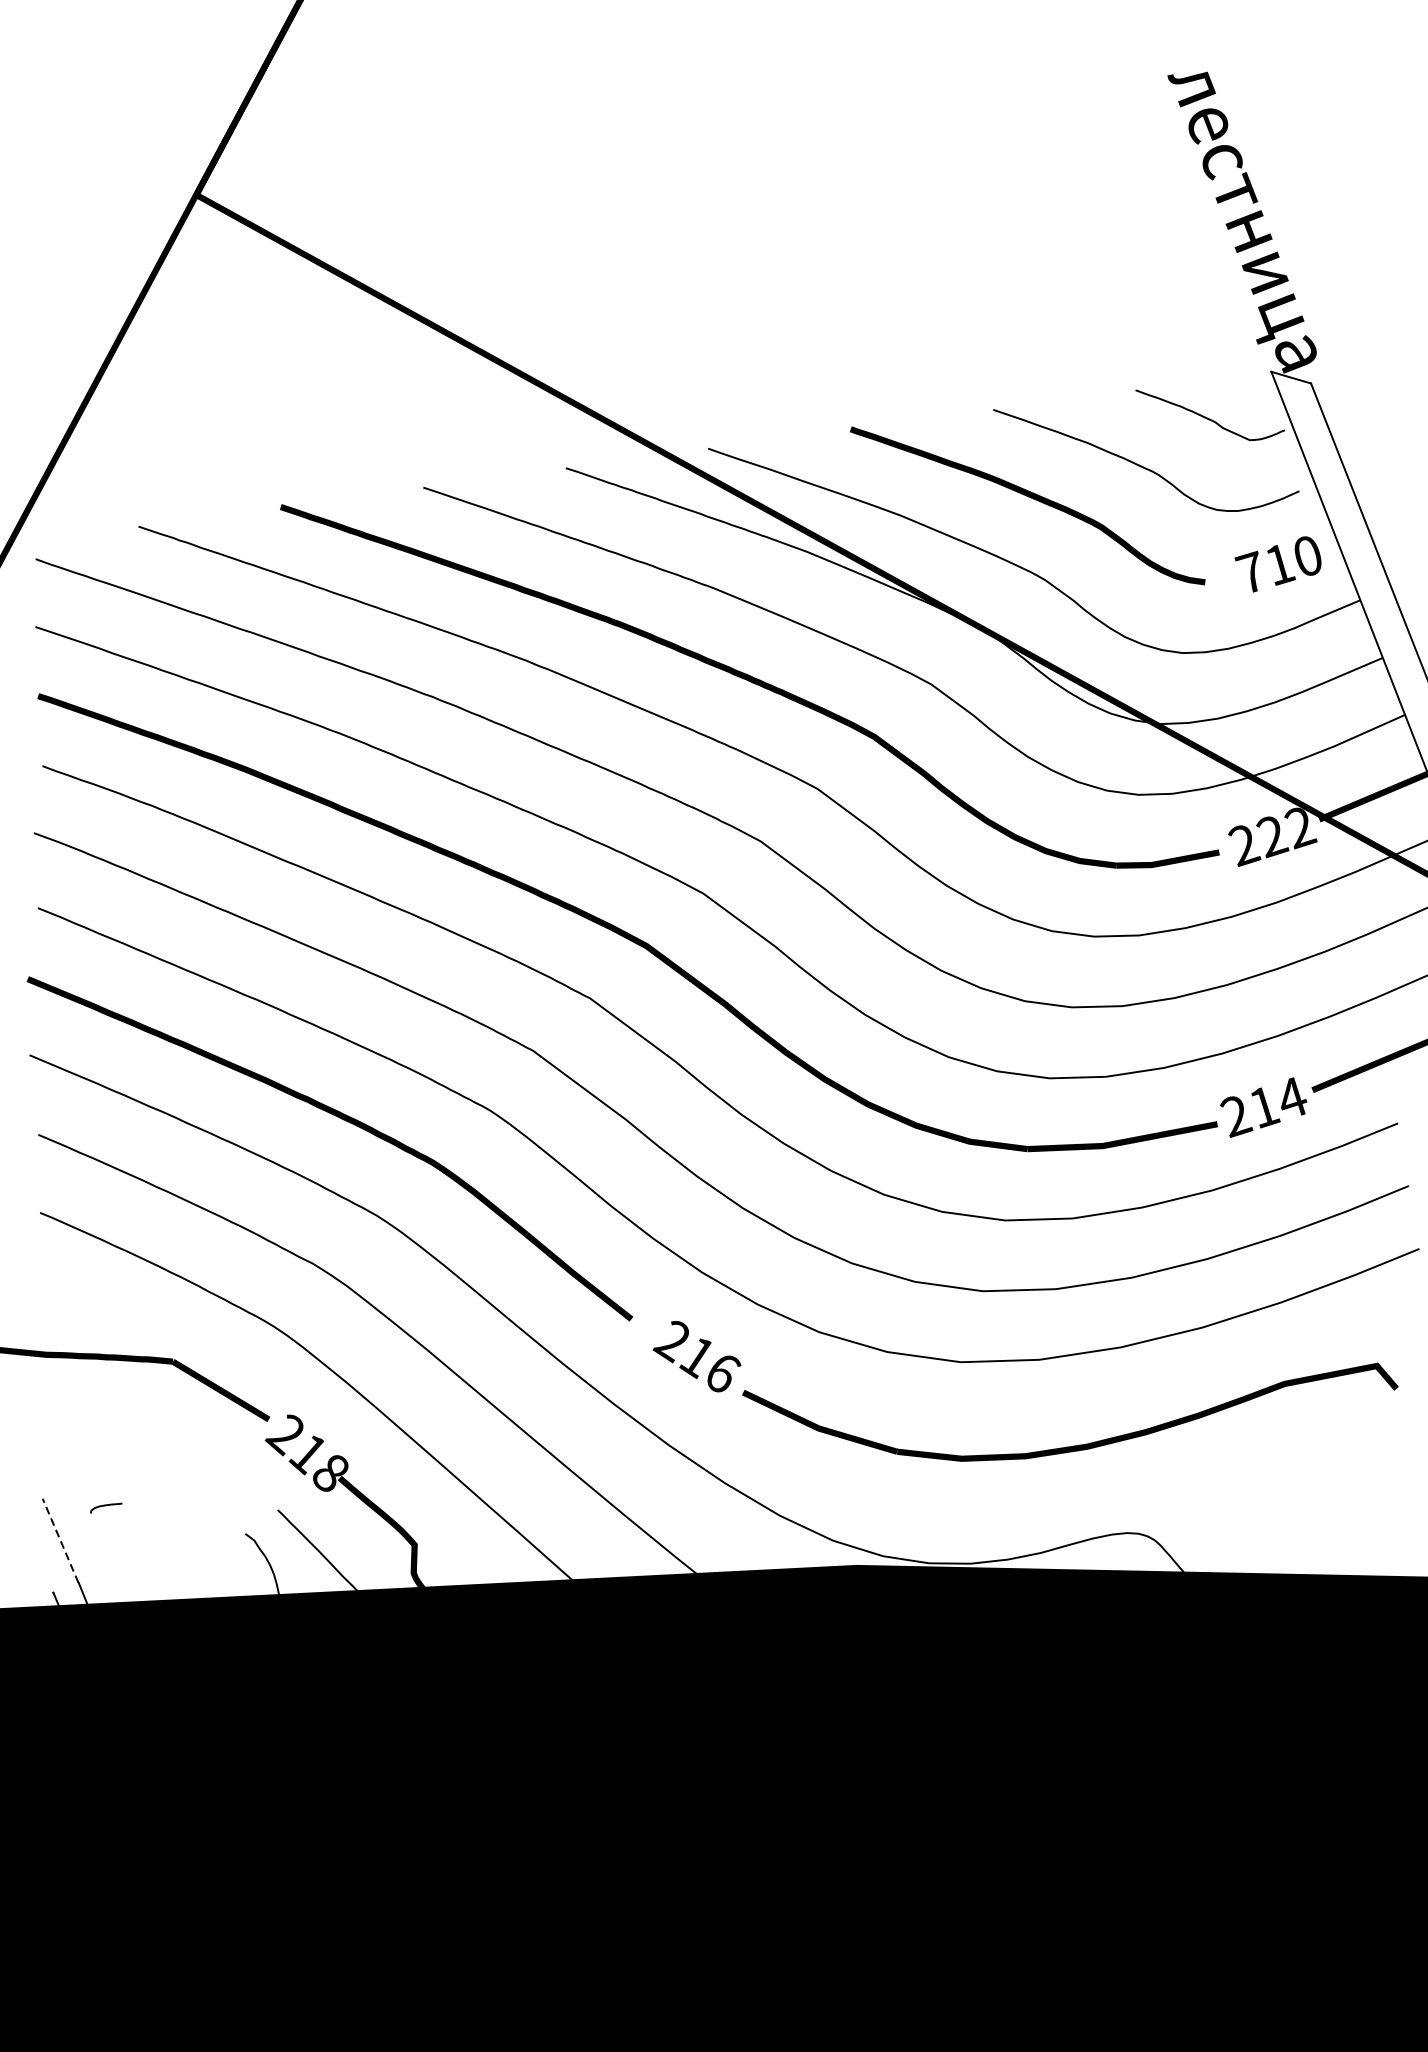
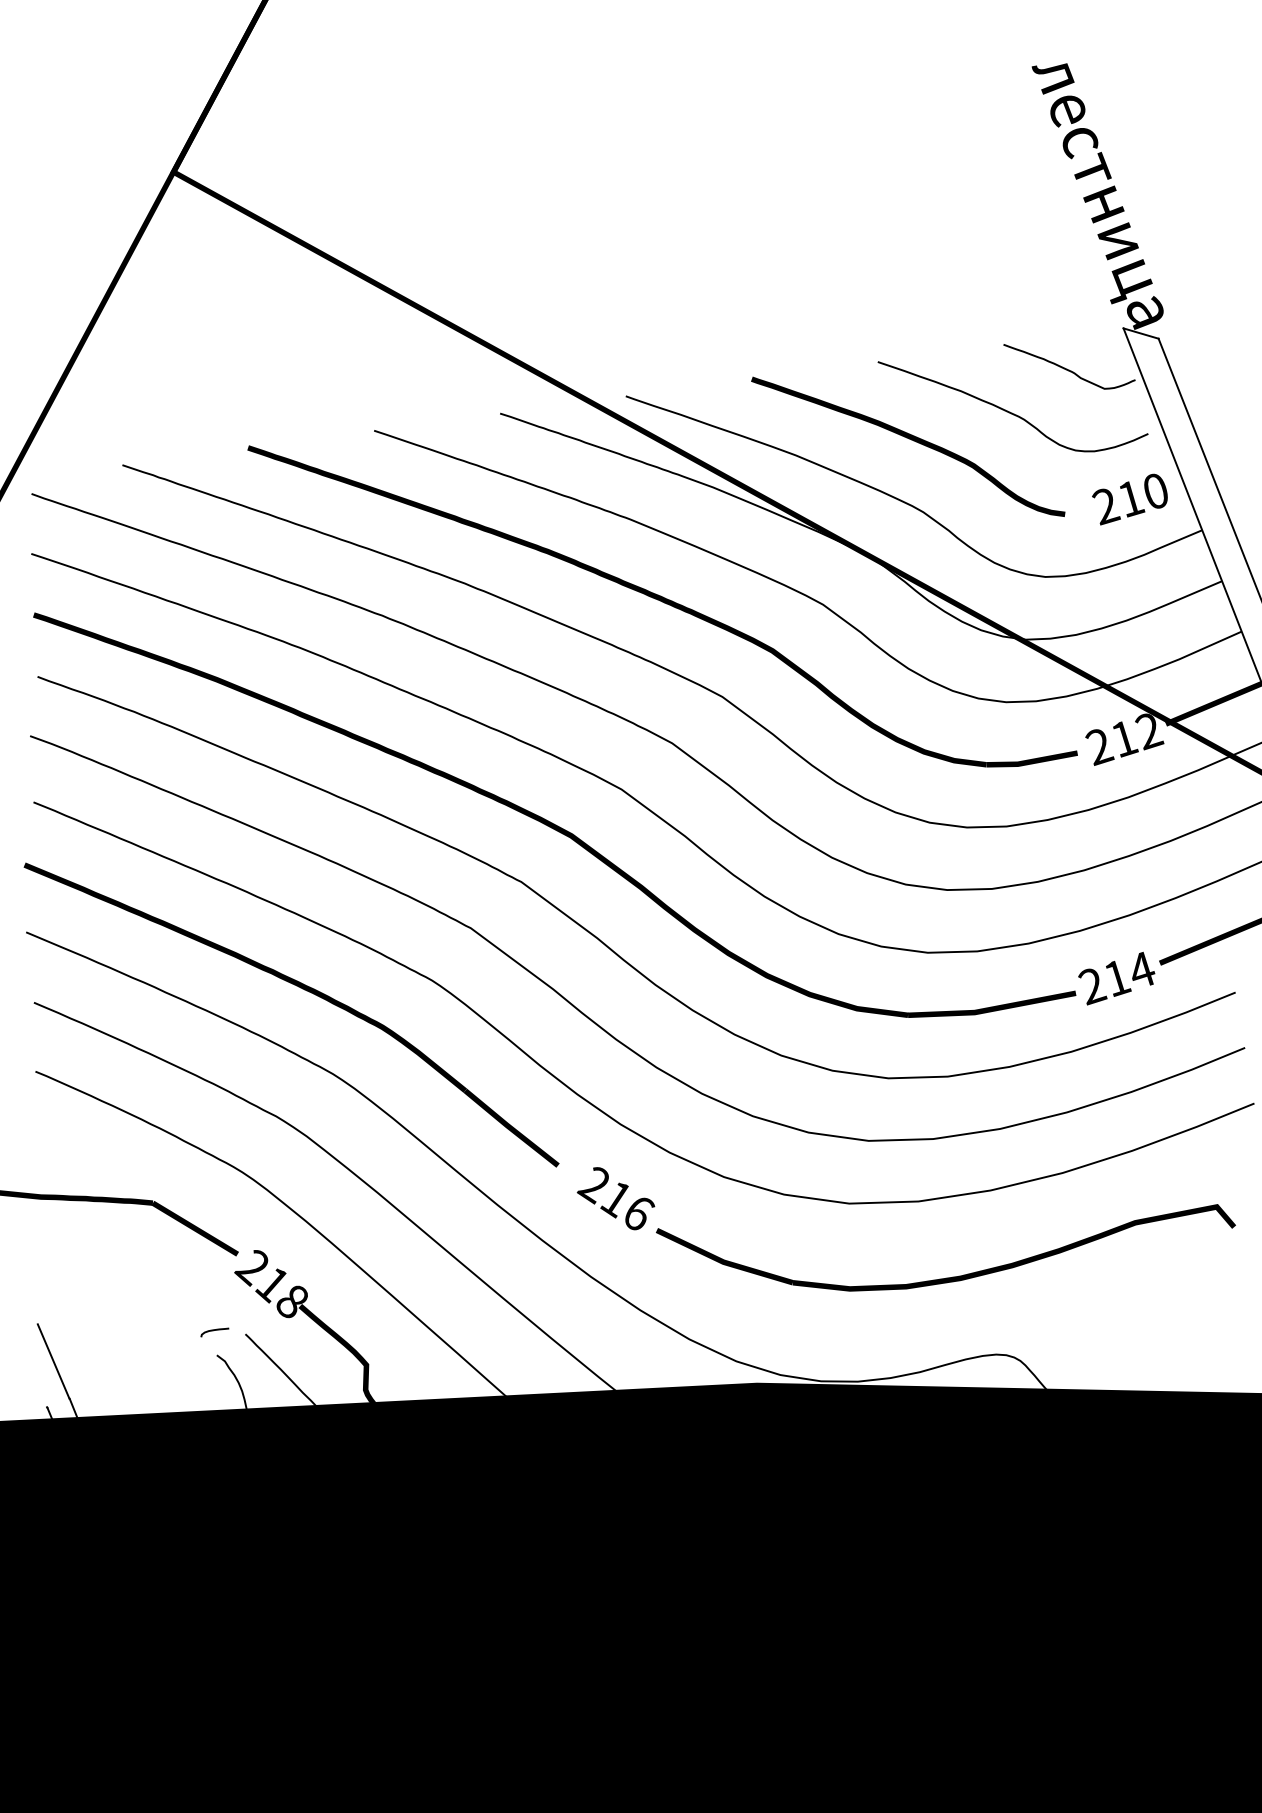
text: (1250, 572) -> (1105, 505), 710 -> 210
text: (1272, 837) -> (1124, 739), 222 -> 212
curve: (104, 1506) -> (213, 1331), moved
line: (60, 1540) -> (53, 1361), dashed -> solid

